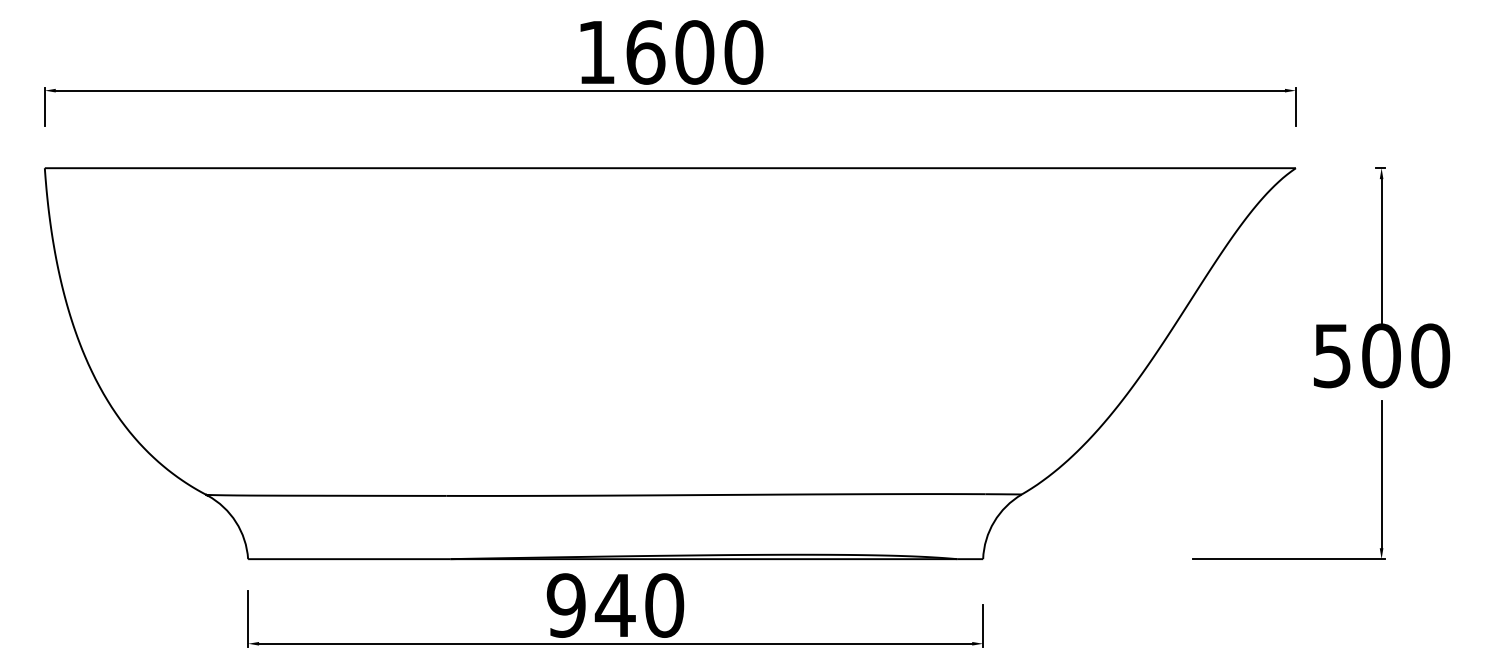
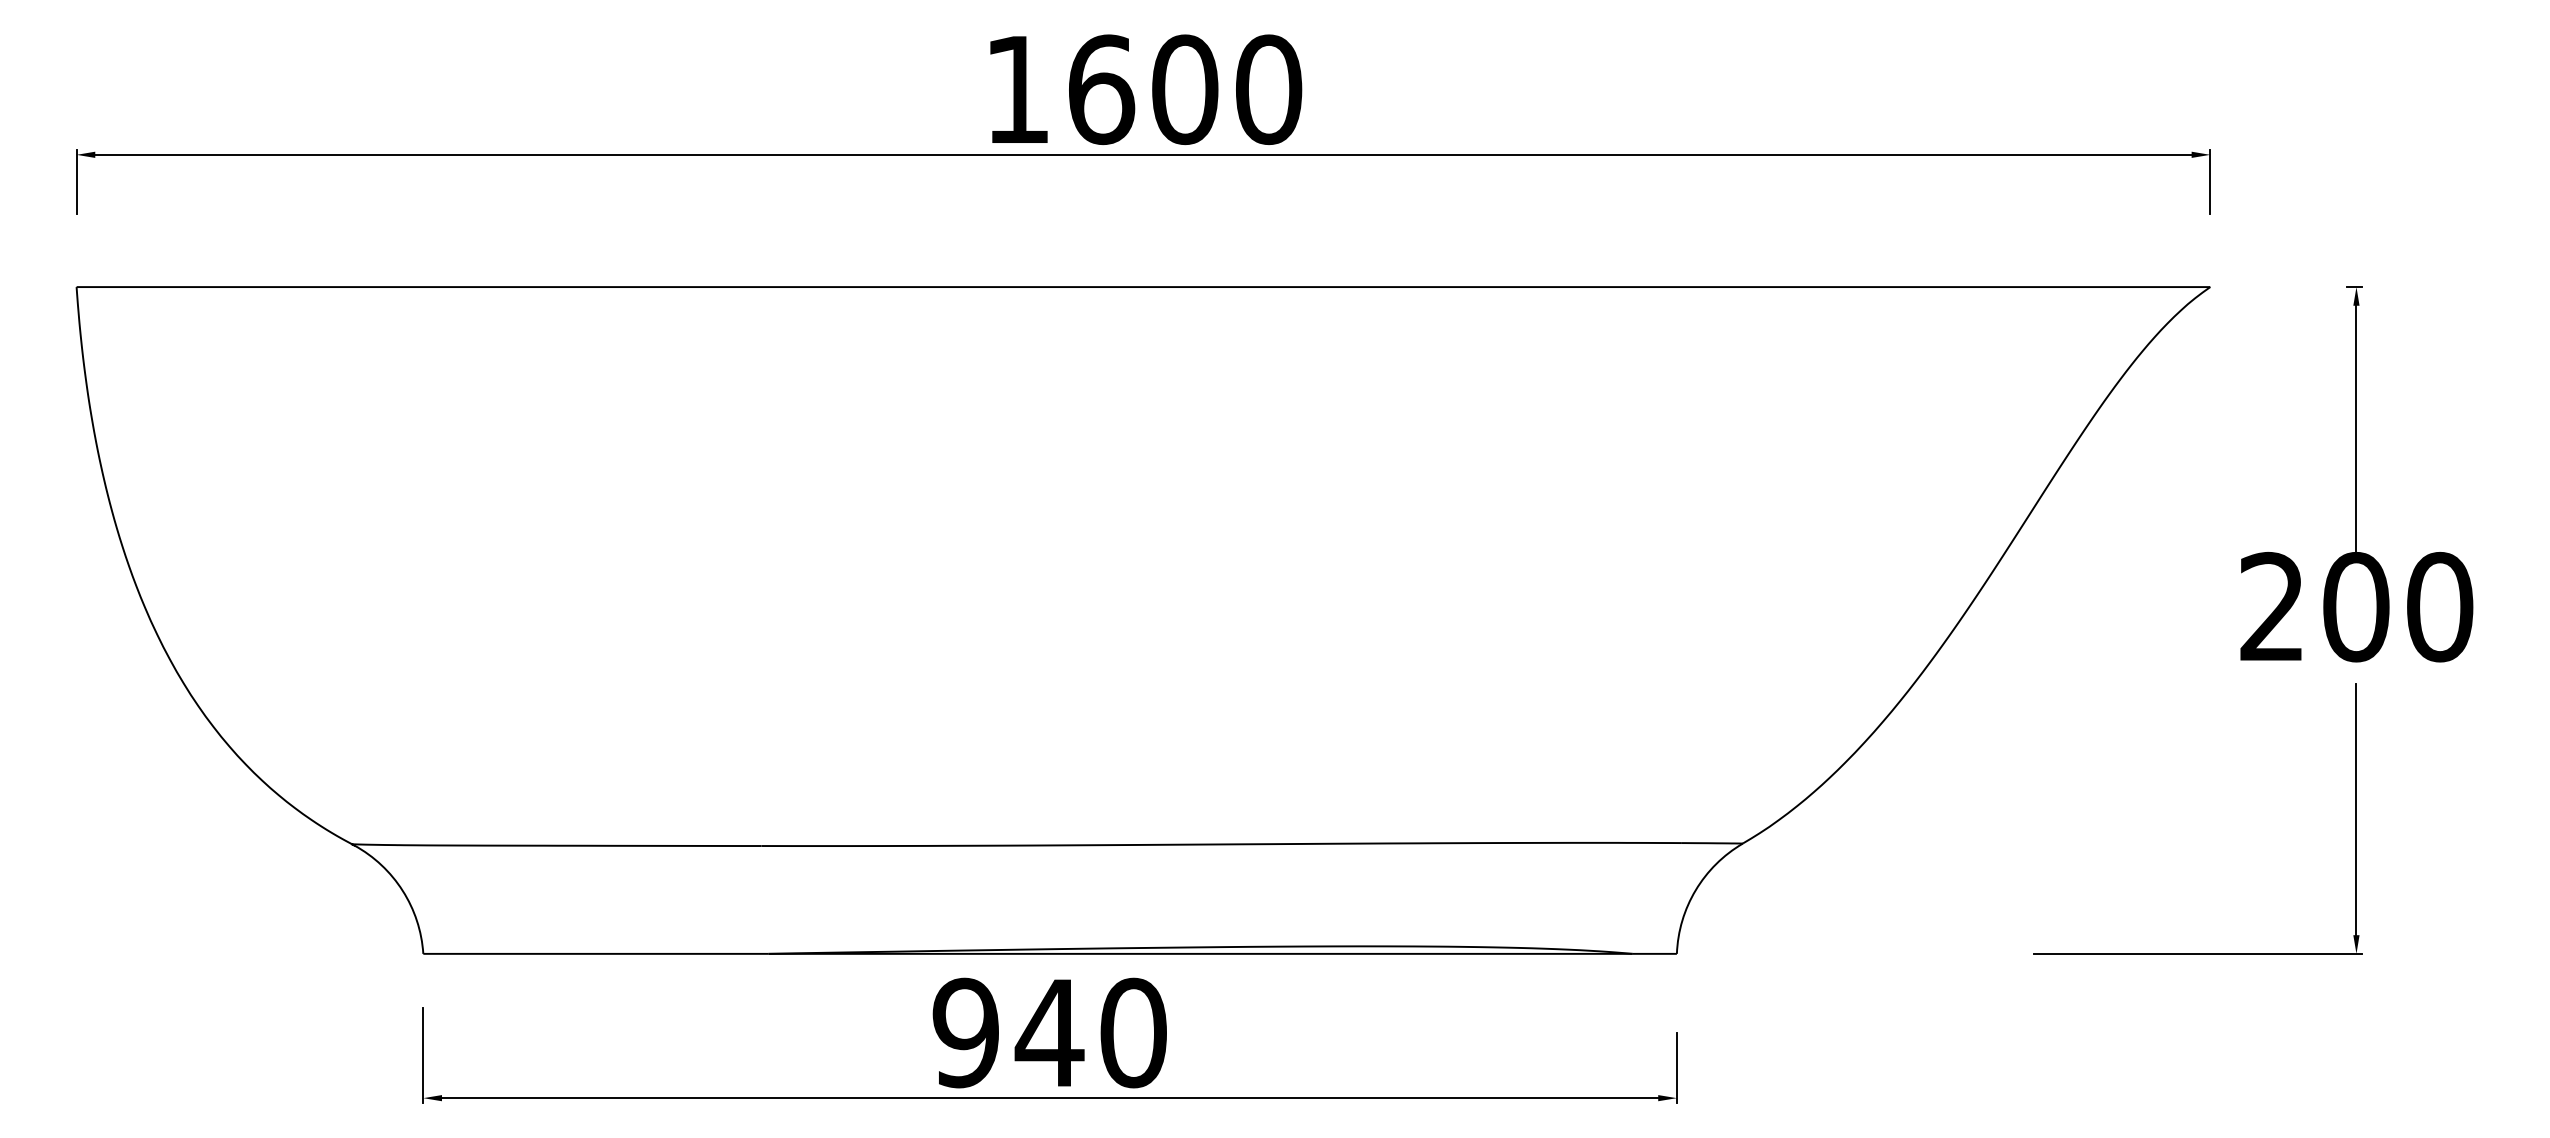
text: (1331, 355) -> (2271, 606), 500 -> 200

